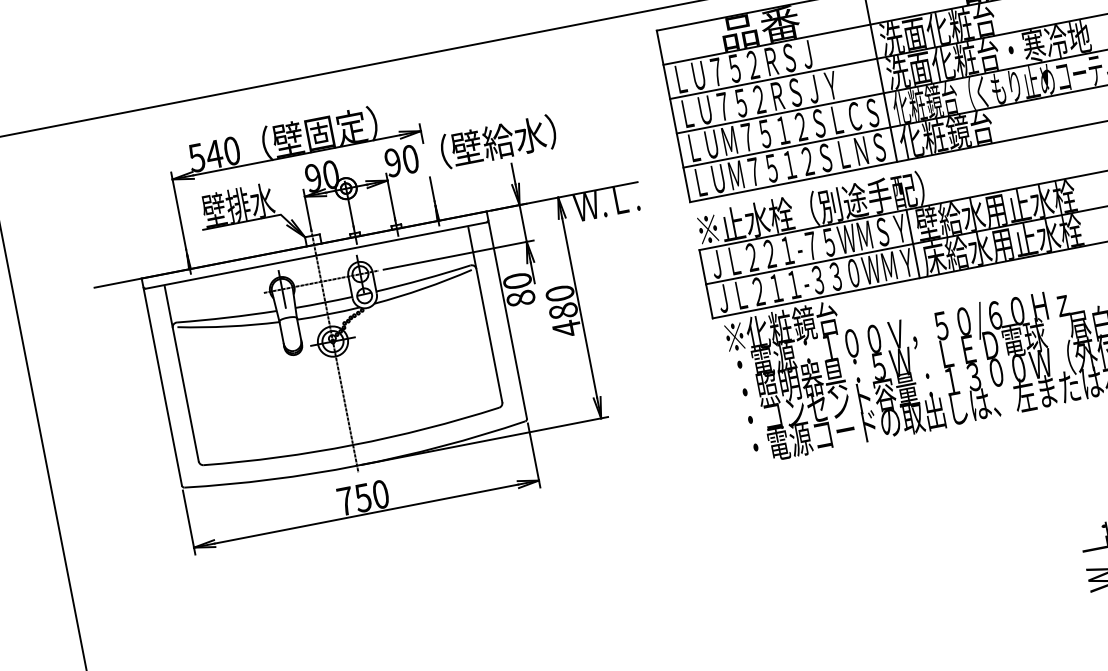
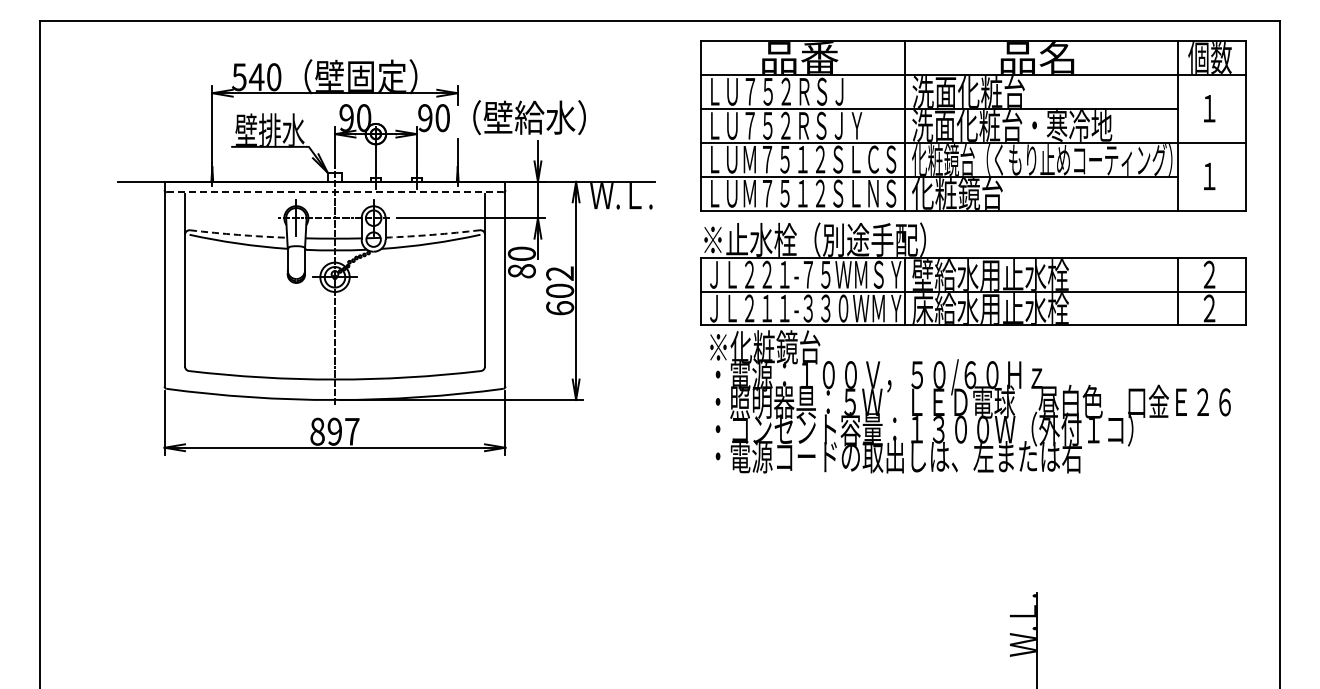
line: (316, 255) -> (335, 192), solid -> dashed
arc: (423, 279) -> (432, 234), solid -> dashed
text: (563, 311) -> (560, 291), 480 -> 602
arc: (226, 317) -> (238, 234), solid -> dashed
text: (362, 497) -> (334, 431), 750 -> 897

